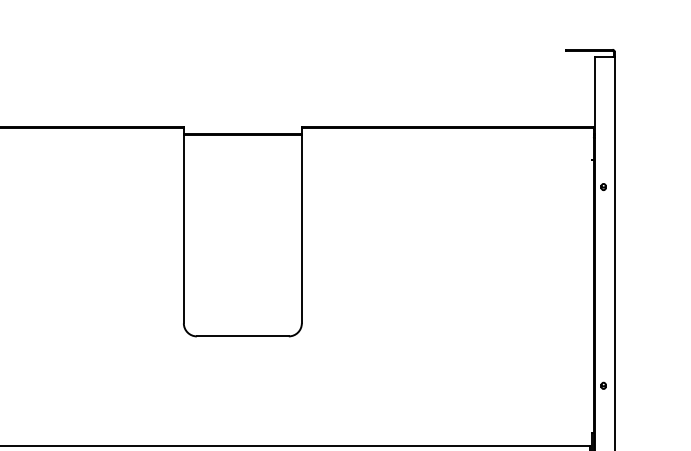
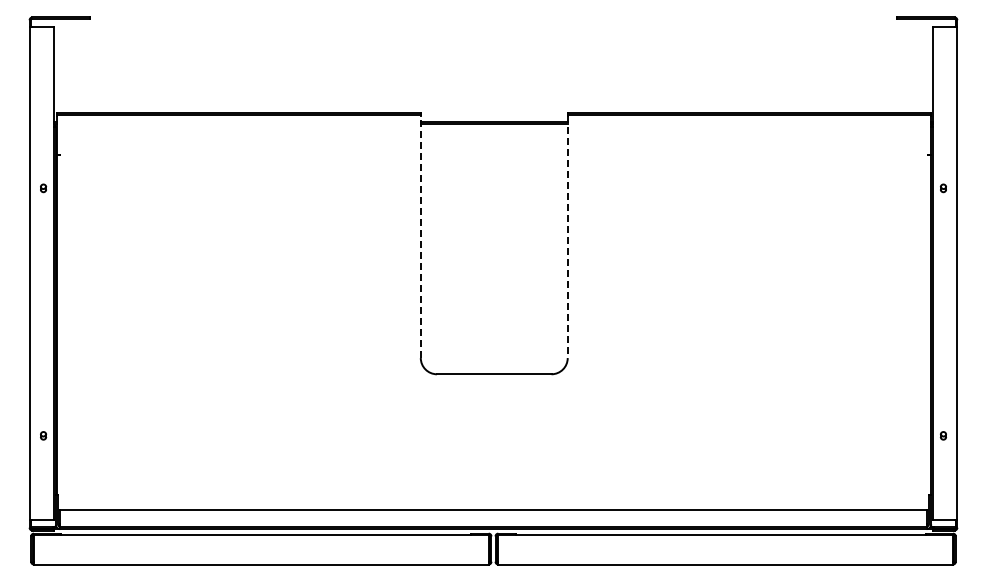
line: (183, 225) -> (420, 236), solid -> dashed
line: (301, 226) -> (567, 237), solid -> dashed

